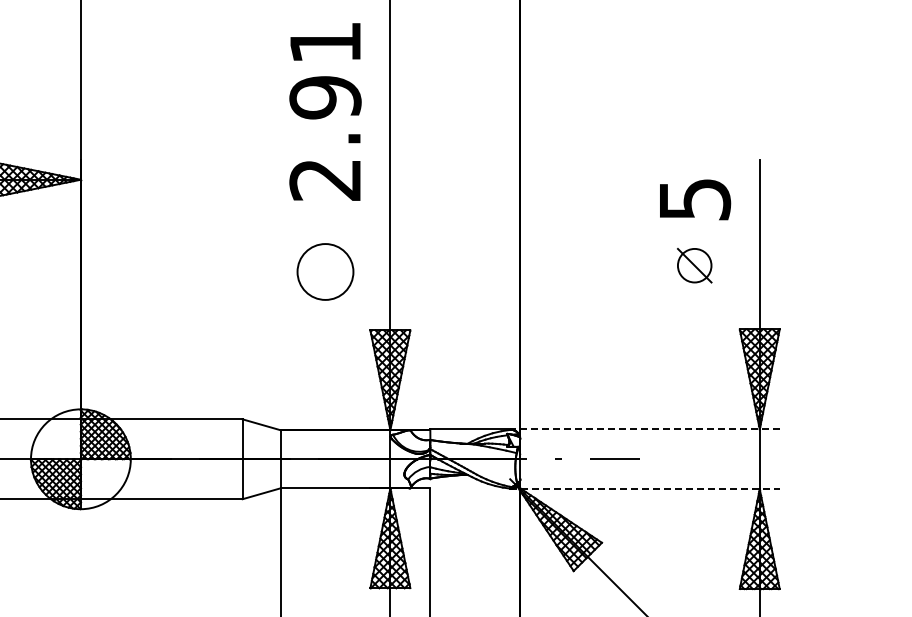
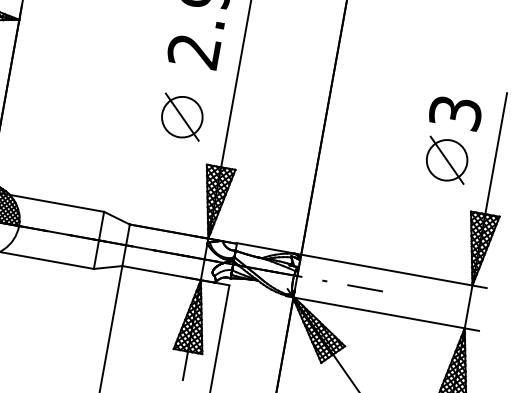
text: (694, 199) -> (455, 112), 5 -> 3
part: (694, 265) -> (446, 160), size x1.67
line: (325, 271) -> (182, 116), added
line: (644, 429) -> (390, 270), dashed -> solid
line: (644, 489) -> (382, 313), dashed -> solid

